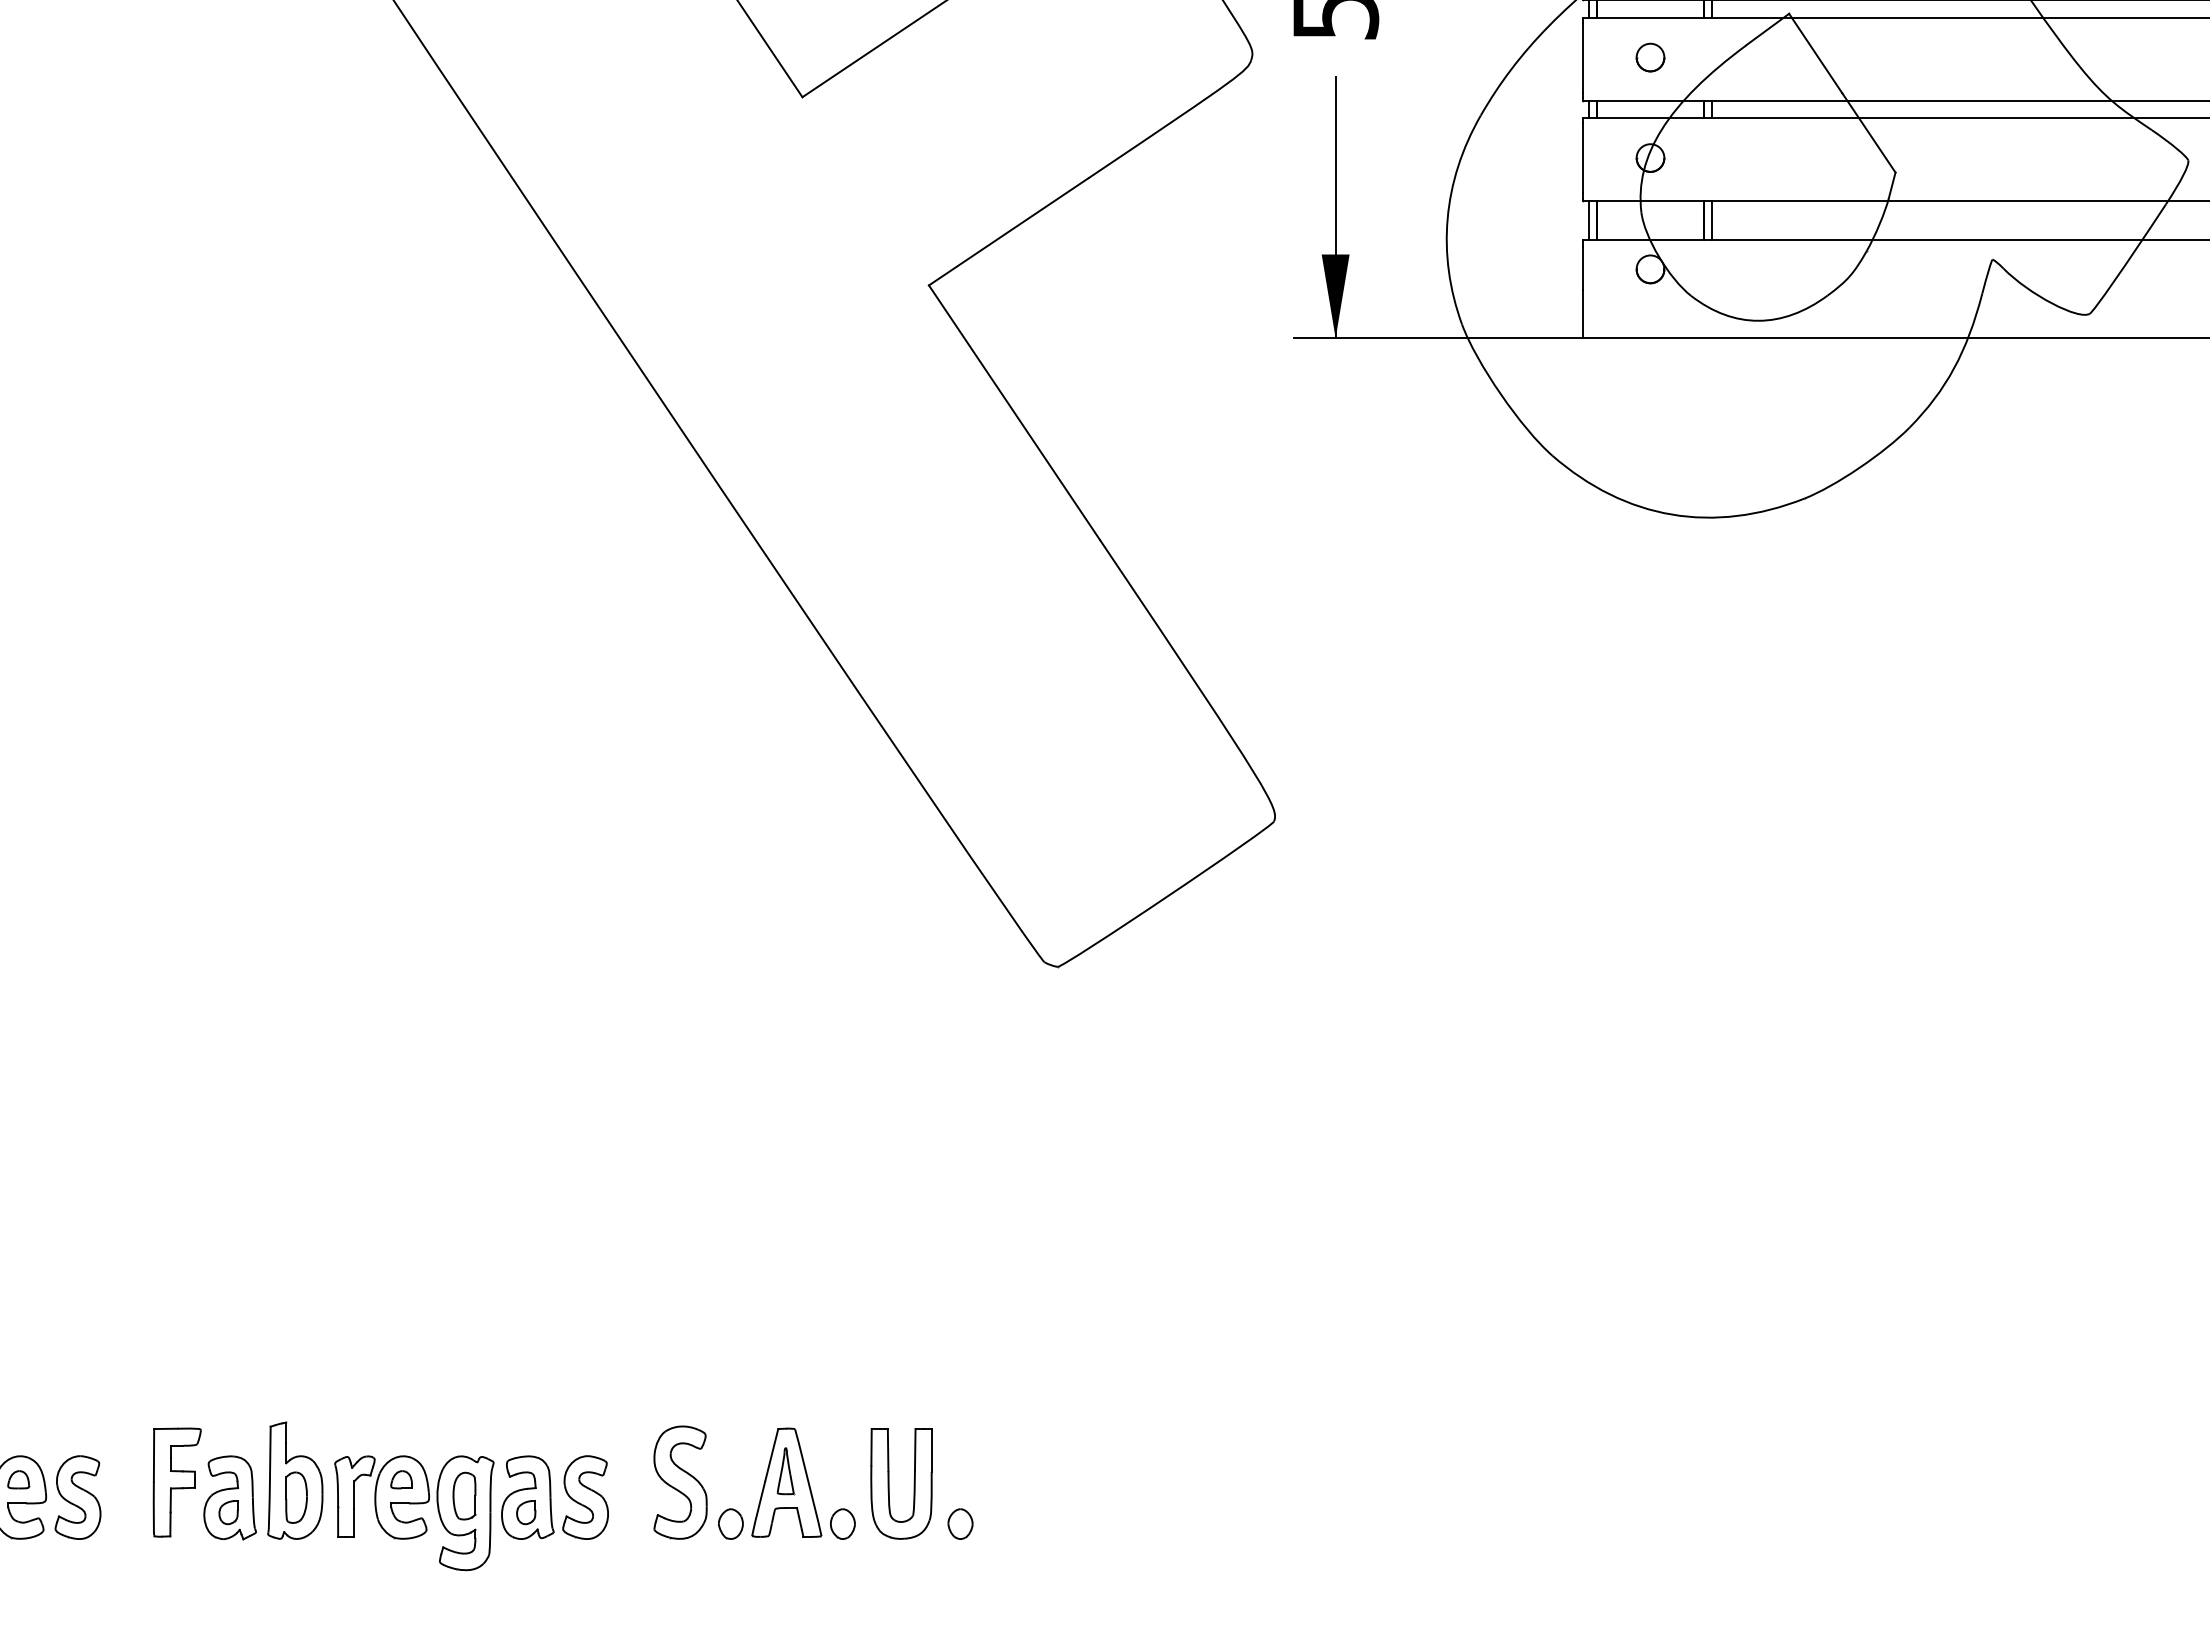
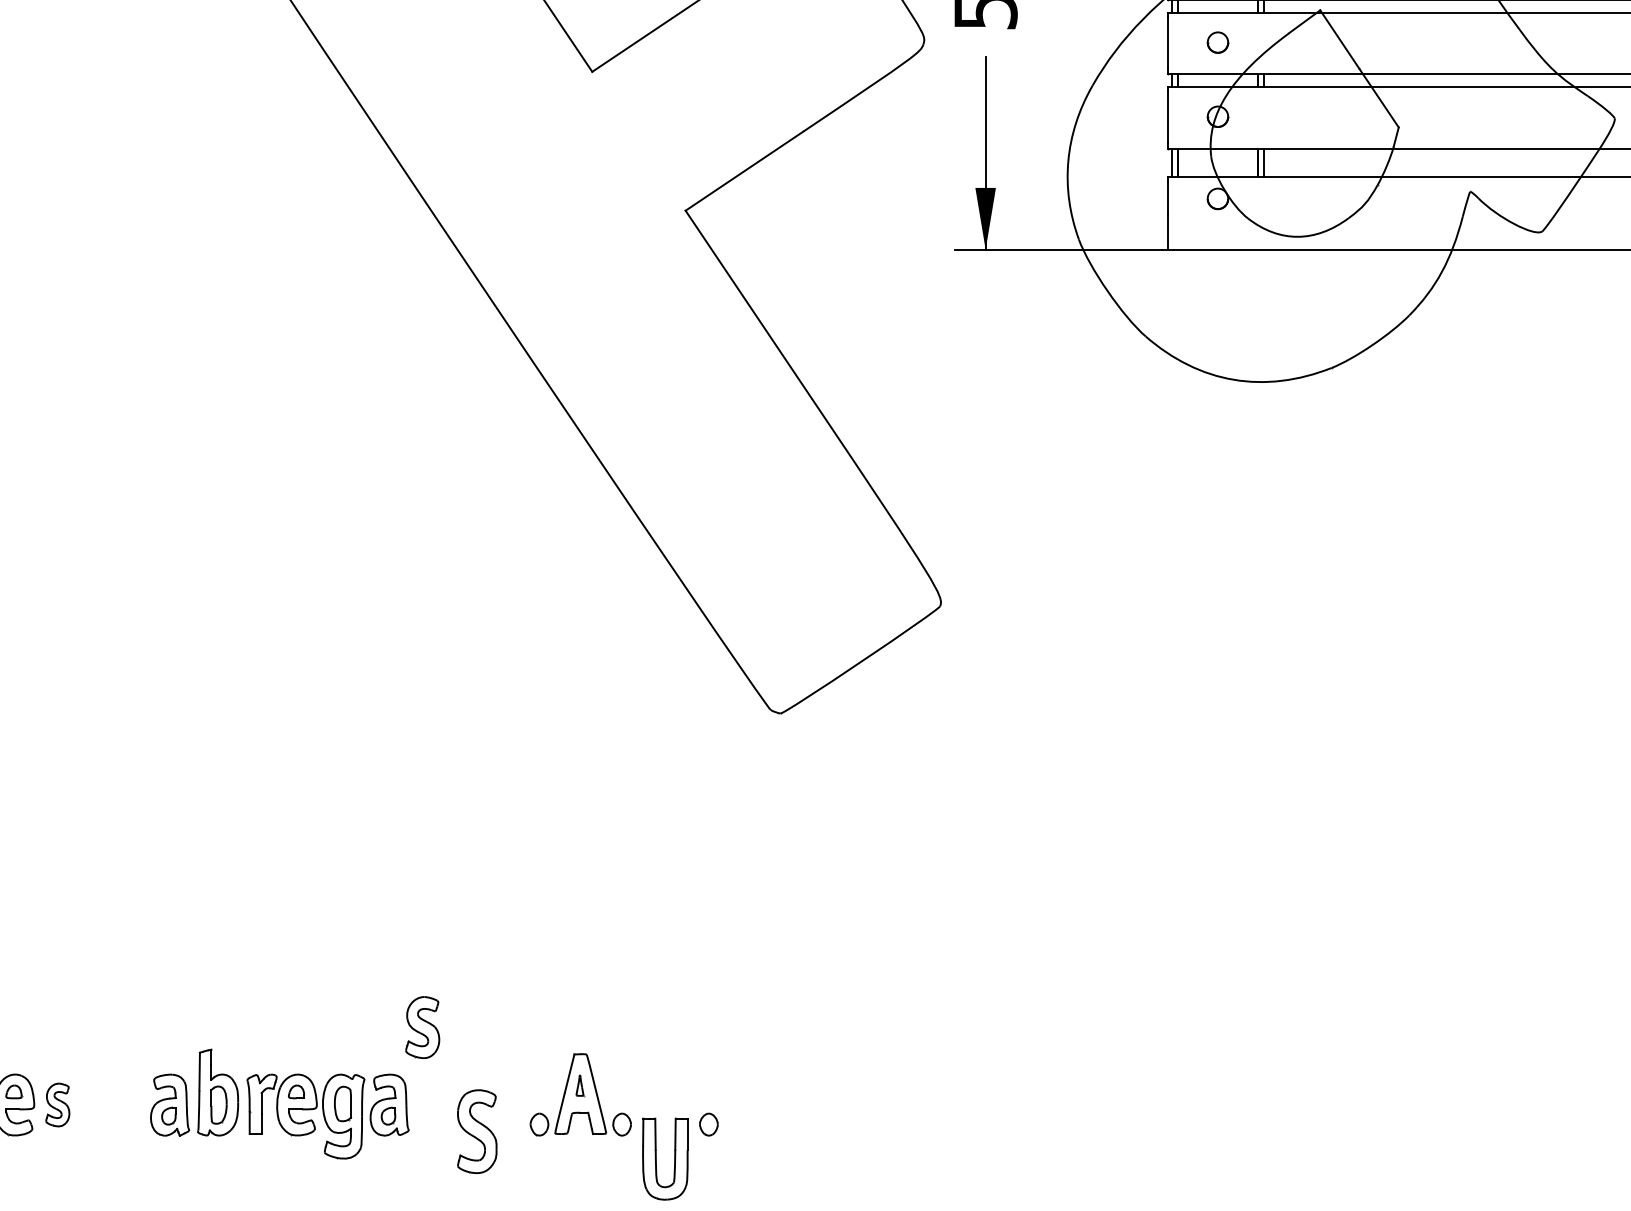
part: (785, 1471) -> (579, 1085), size x0.6
part: (176, 1482) -> (130, 1093), removed
part: (680, 1482) -> (477, 1131), moved
part: (889, 1483) -> (656, 1158), moved
part: (77, 1497) -> (57, 1104), size x0.7
part: (585, 1497) -> (422, 1027), moved

